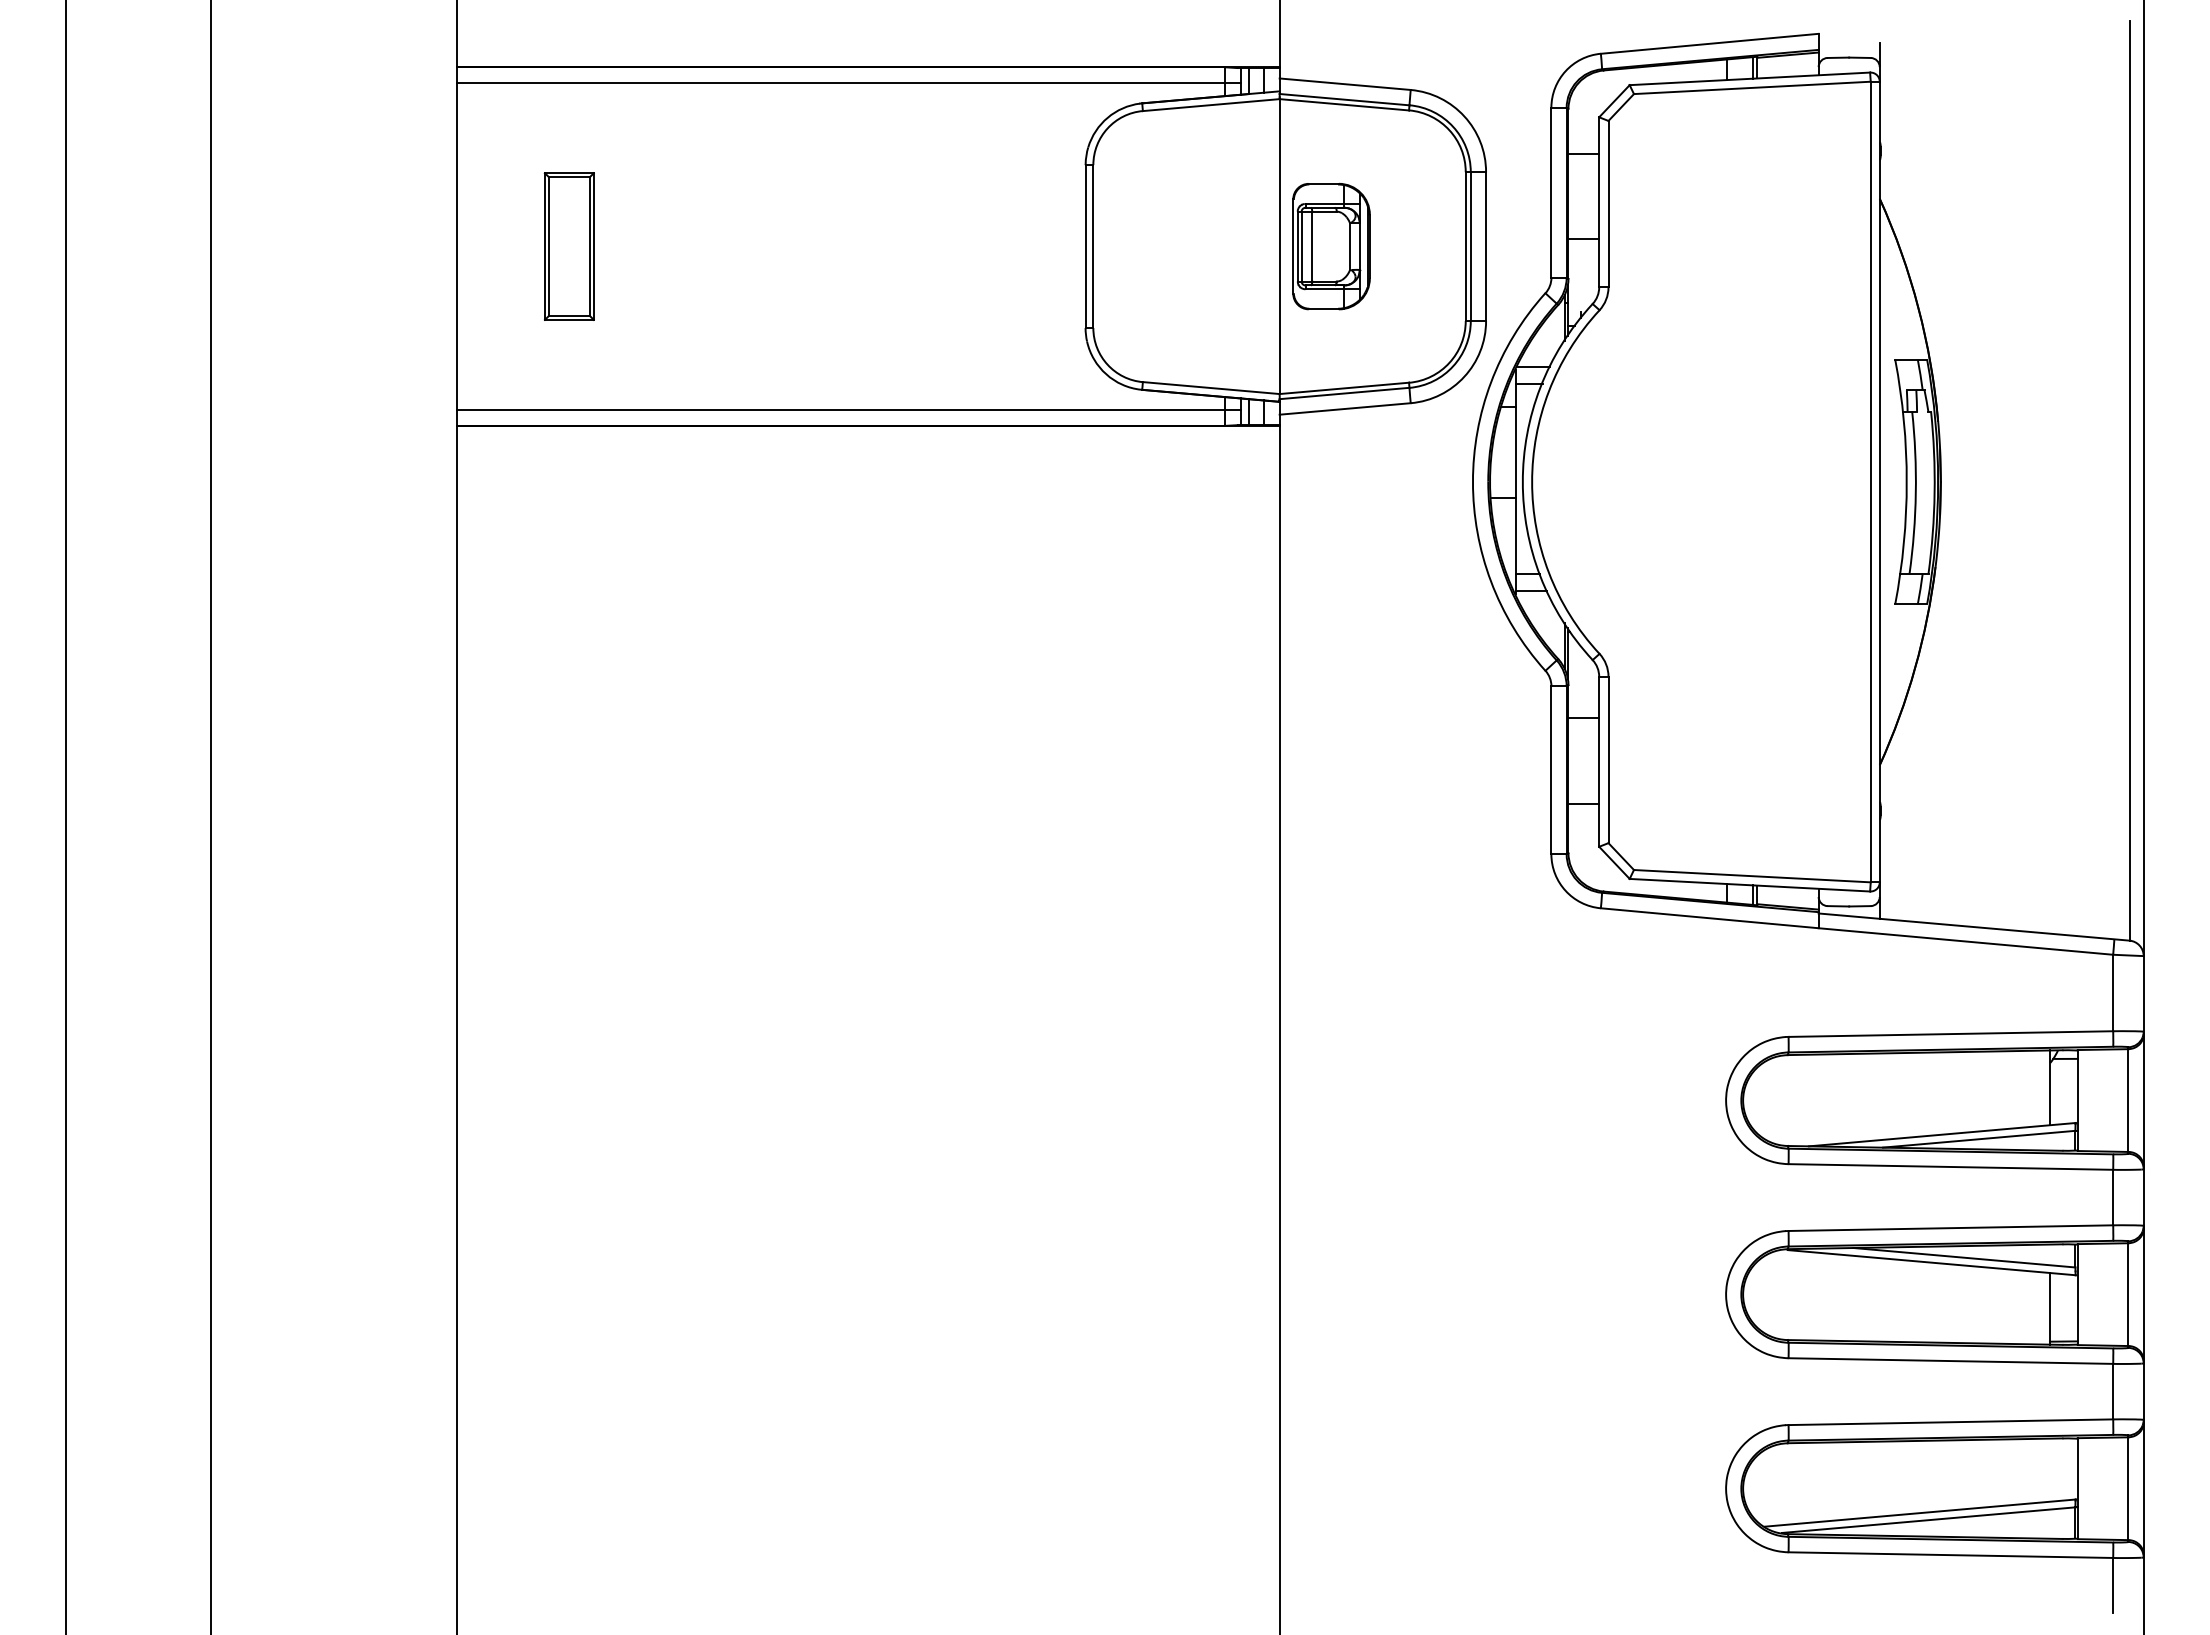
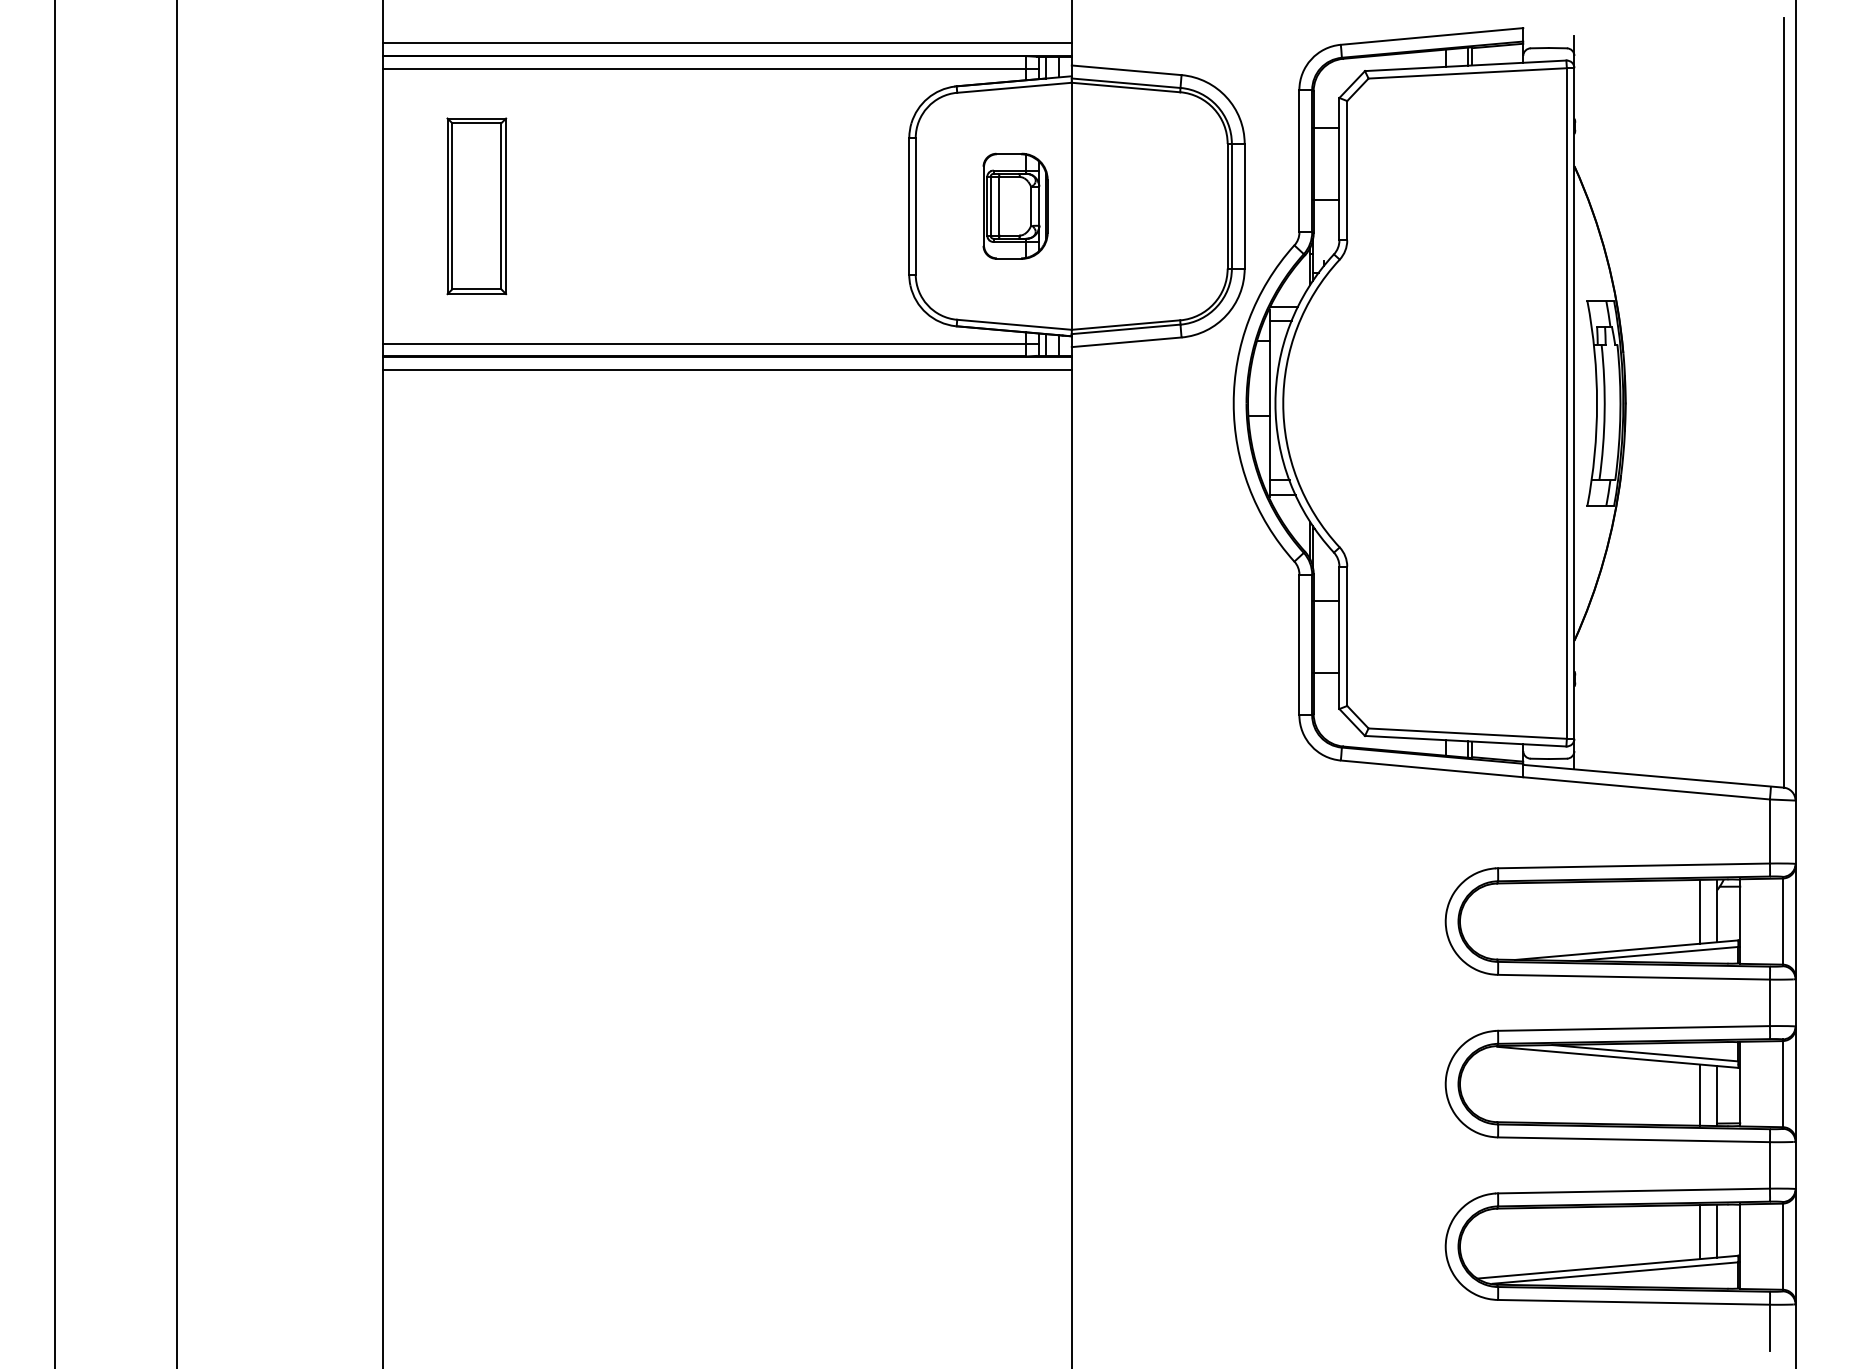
line: (867, 51) -> (726, 42), added
part: (569, 246) -> (476, 206), size x1.43
part: (1331, 246) -> (1015, 206), moved
line: (867, 441) -> (726, 369), added
line: (2030, 1088) -> (1700, 911), added
line: (2030, 1307) -> (1700, 1094), added
line: (2049, 1469) -> (1716, 1230), added
line: (2030, 1471) -> (1700, 1232), added

